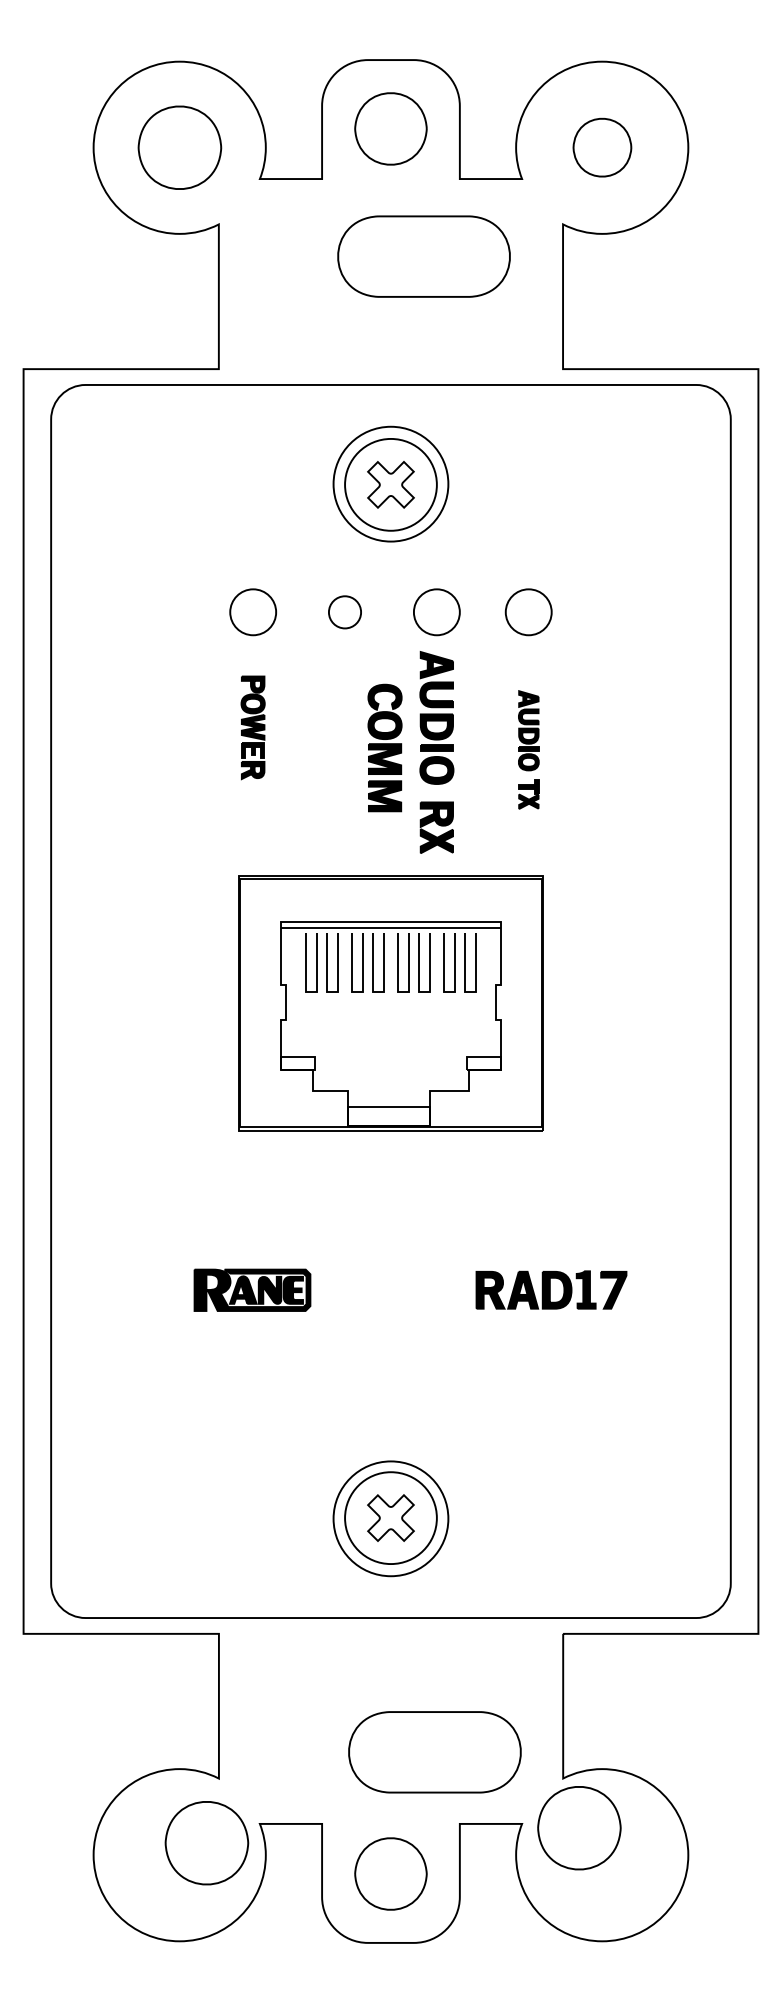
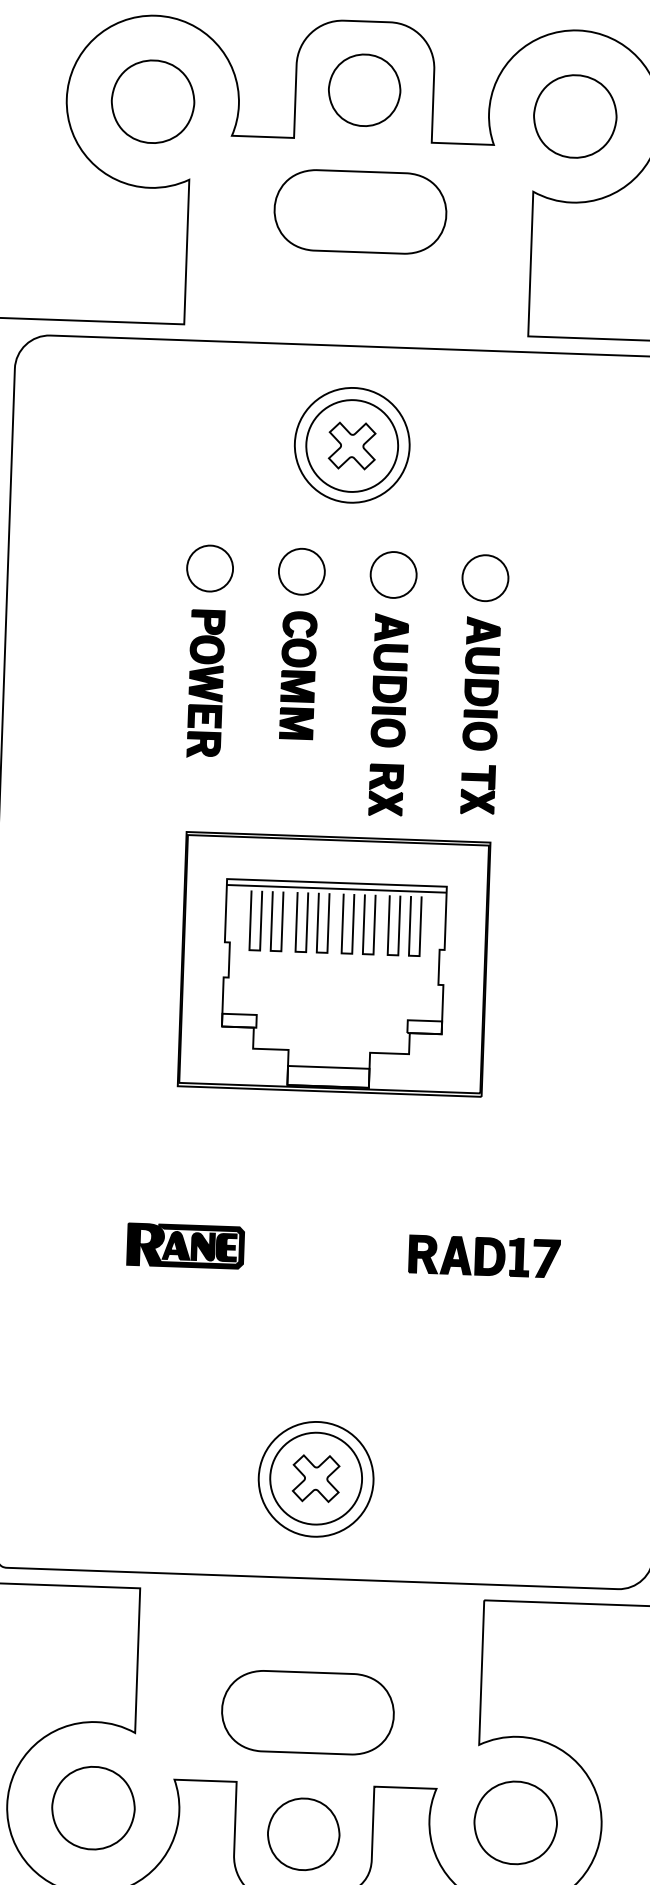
part: (602, 147) -> (575, 116), size x1.43
part: (423, 256) -> (359, 211), moved
part: (344, 612) -> (301, 571), size x1.43
part: (252, 727) -> (205, 683), size x1.43
part: (384, 747) -> (297, 674), moved
part: (528, 749) -> (480, 715), size x1.67
part: (434, 1752) -> (307, 1712), moved
part: (579, 1828) -> (515, 1823), moved
part: (206, 1843) -> (93, 1808), moved

